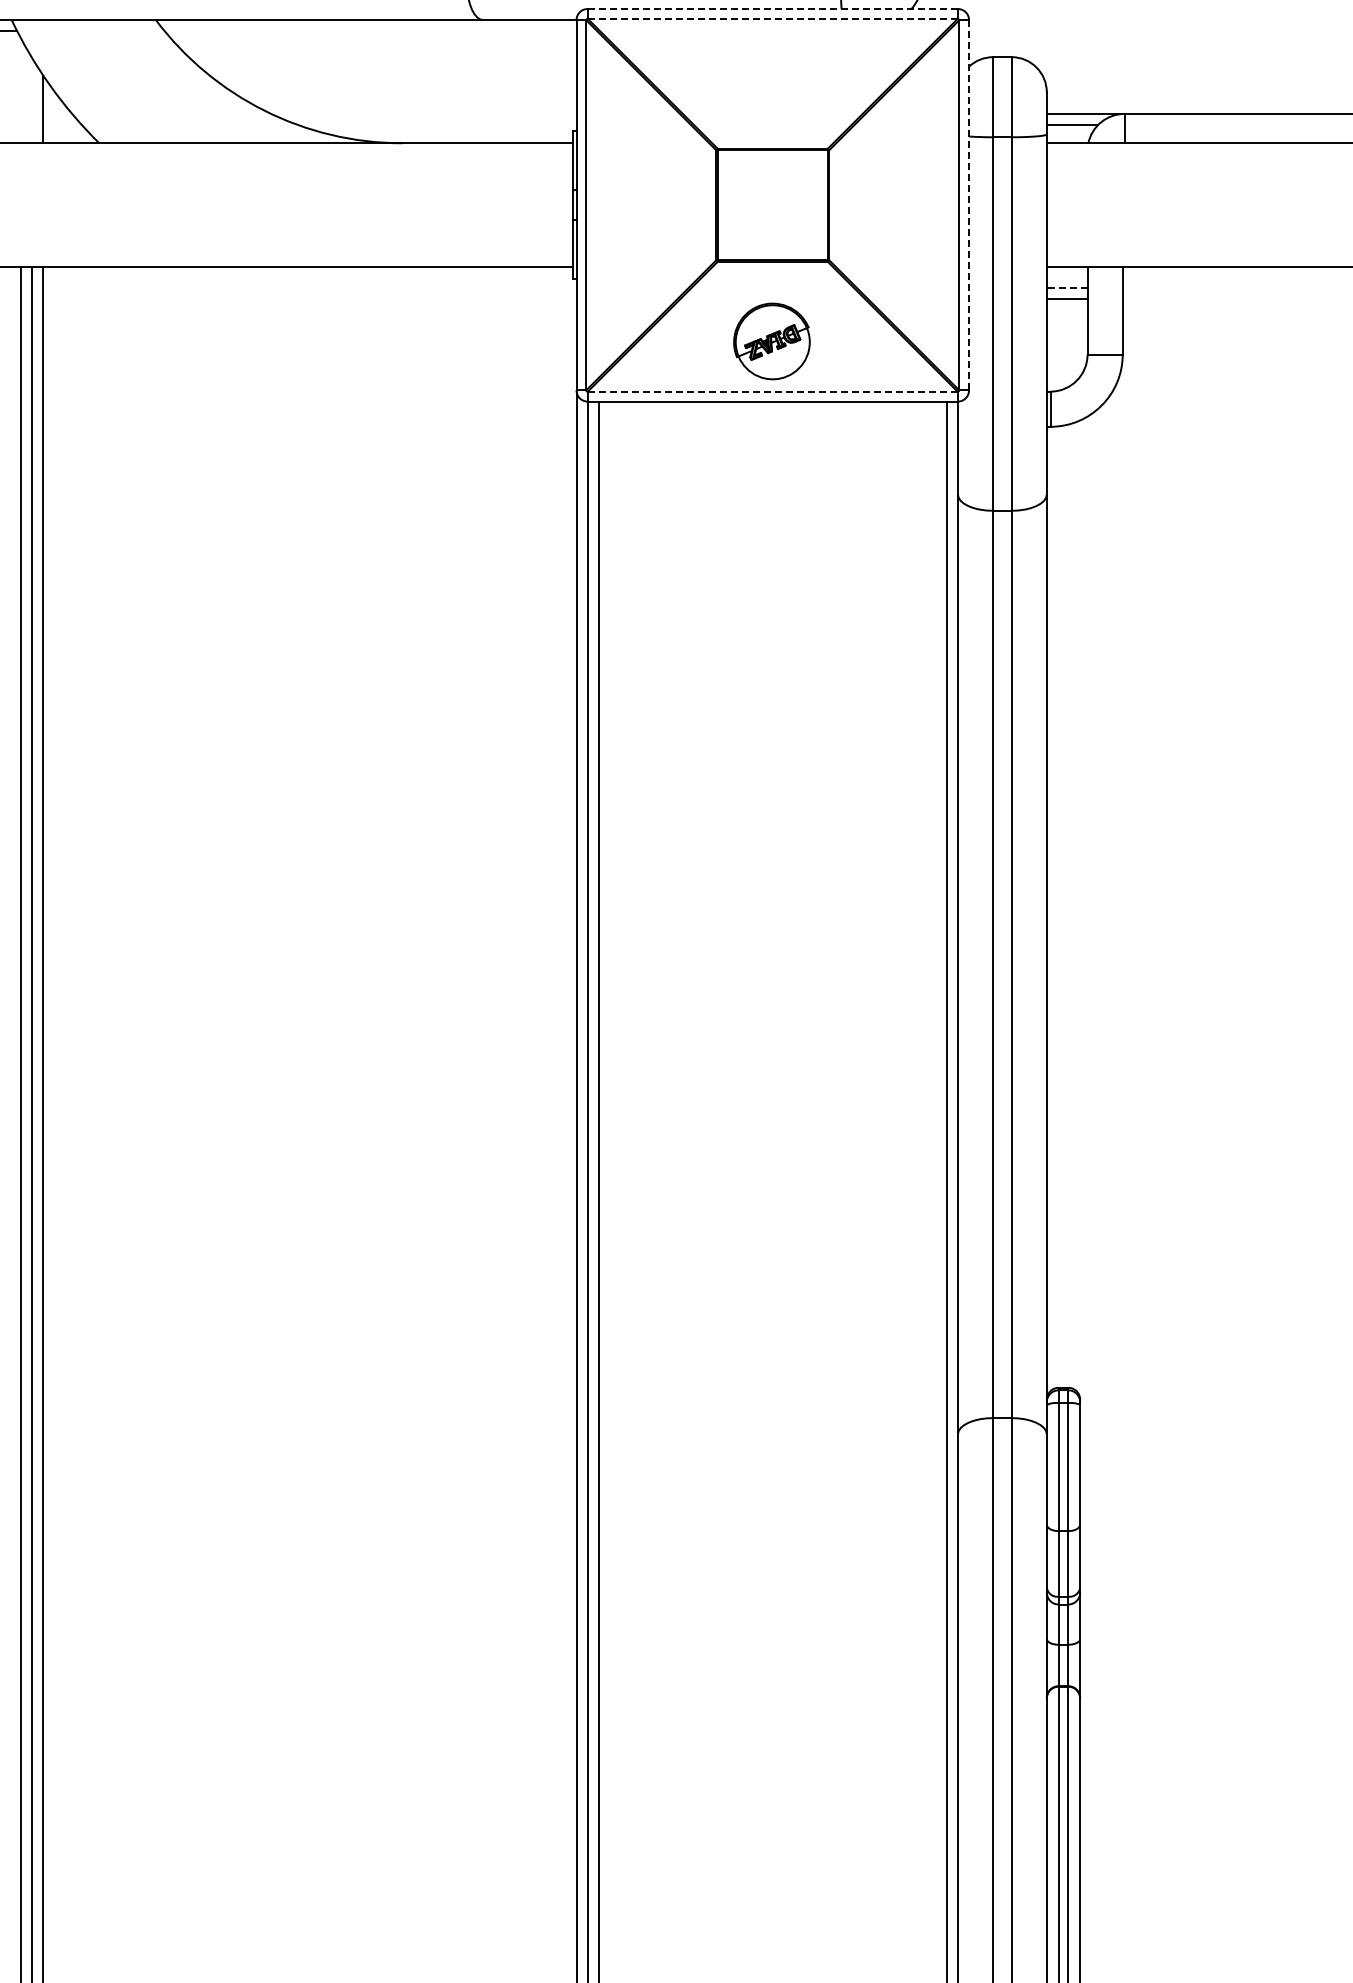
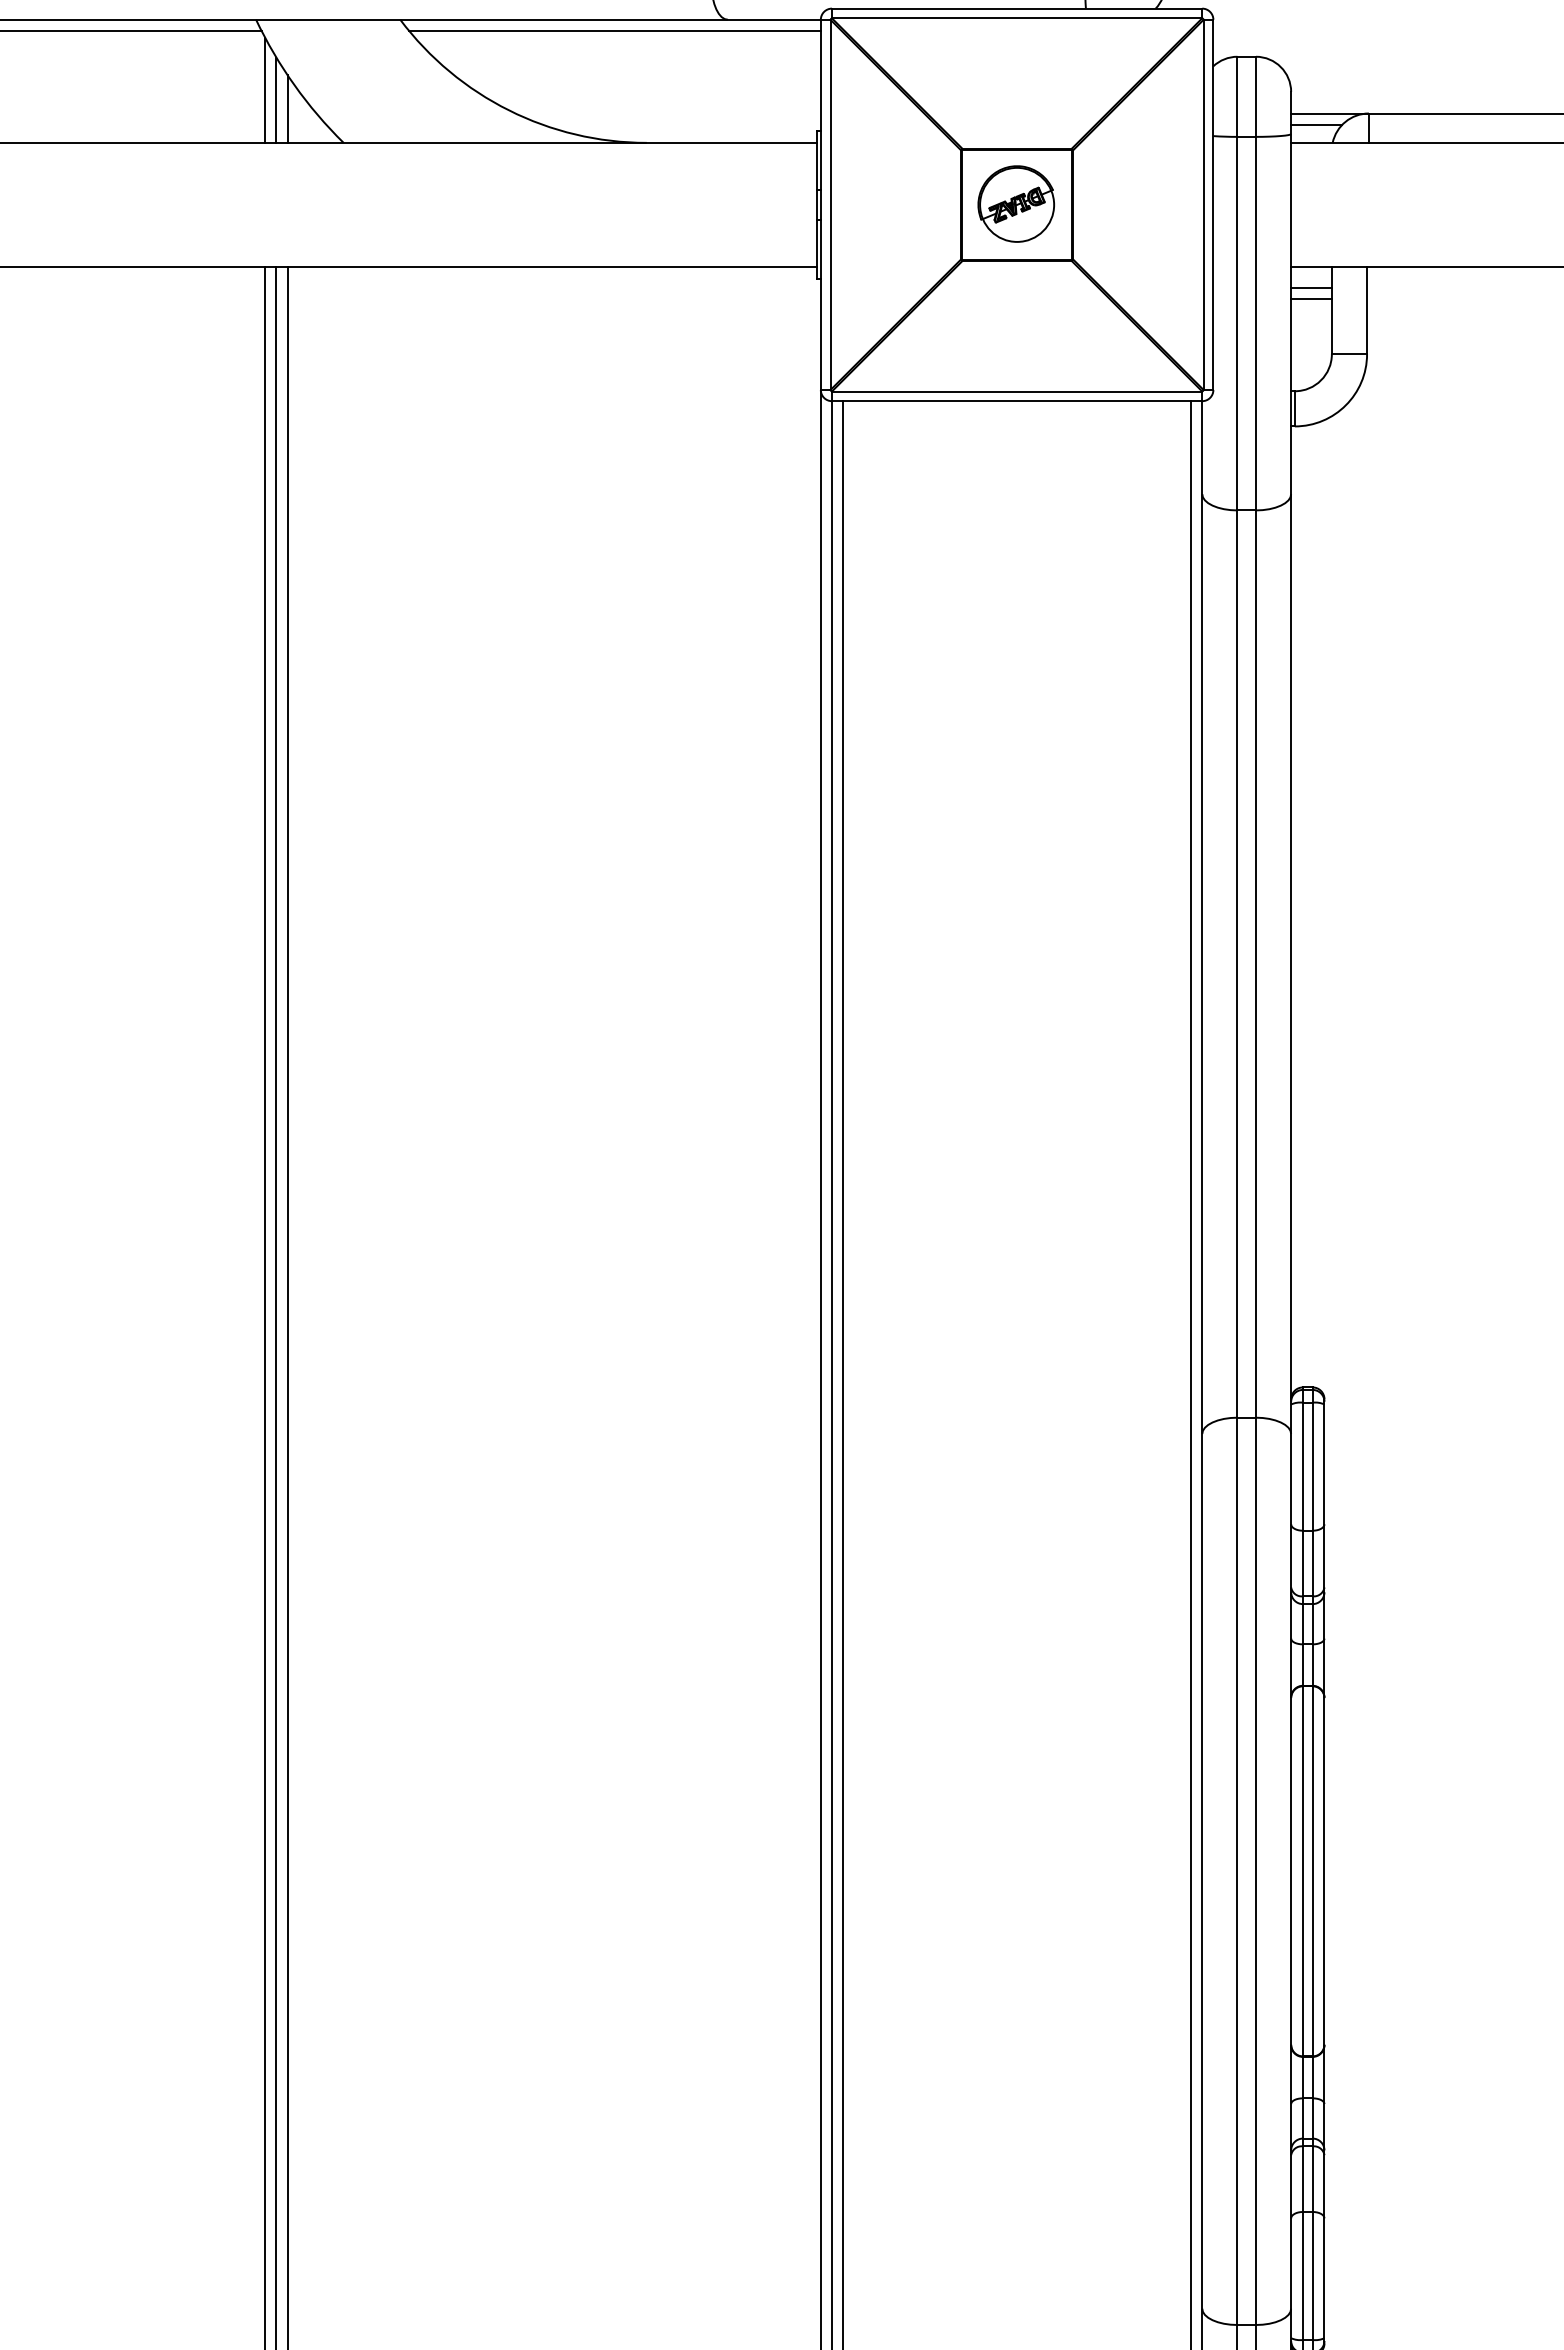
line: (773, 8) -> (1017, 8), dashed -> solid
line: (772, 18) -> (1016, 18), dashed -> solid
line: (370, 30) -> (614, 30), added
line: (21, 90) -> (265, 90), added
line: (32, 99) -> (276, 99), added
line: (969, 205) -> (1213, 205), dashed -> solid
line: (1067, 287) -> (1311, 287), dashed -> solid
part: (771, 340) -> (1015, 203), moved
line: (773, 391) -> (1017, 391), dashed -> solid

